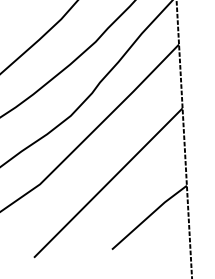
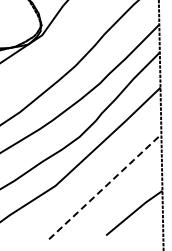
line: (108, 182) -> (105, 186), solid -> dashed

